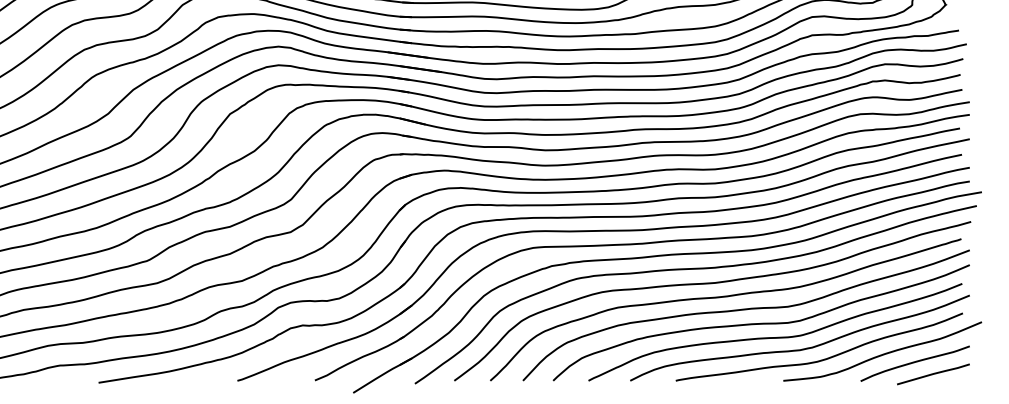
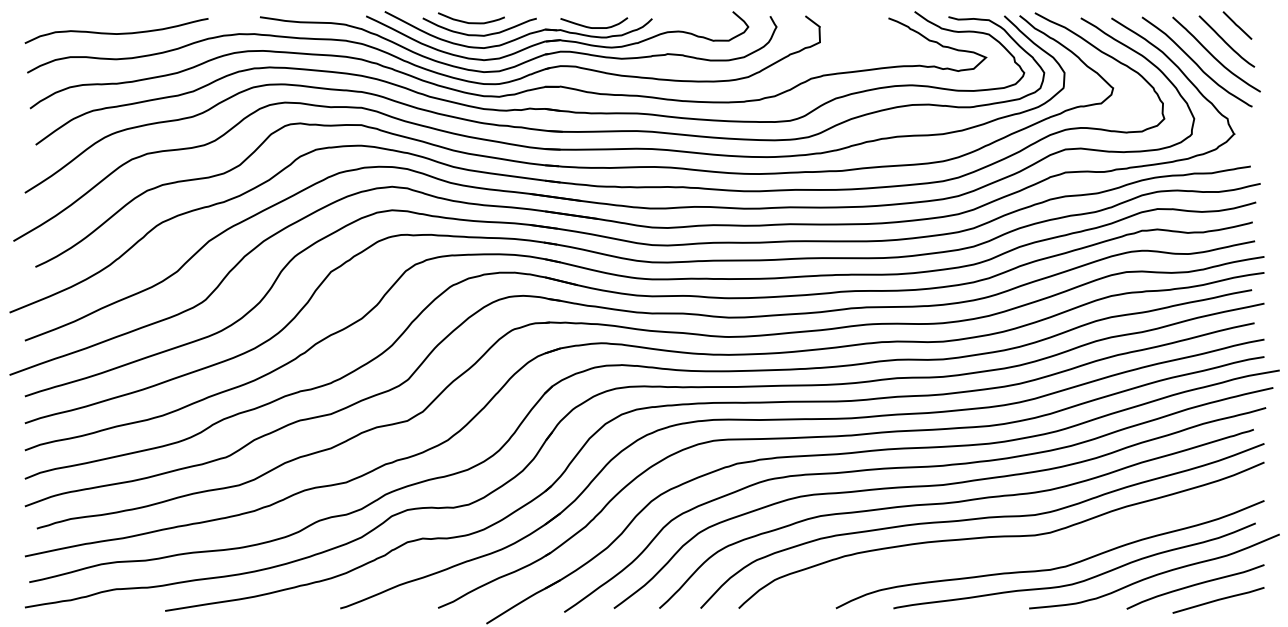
curve: (775, 337) -> (1019, 553), removed

